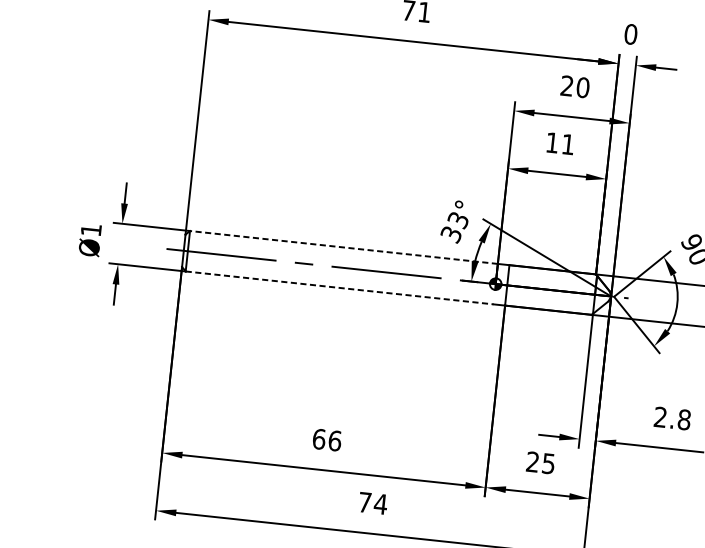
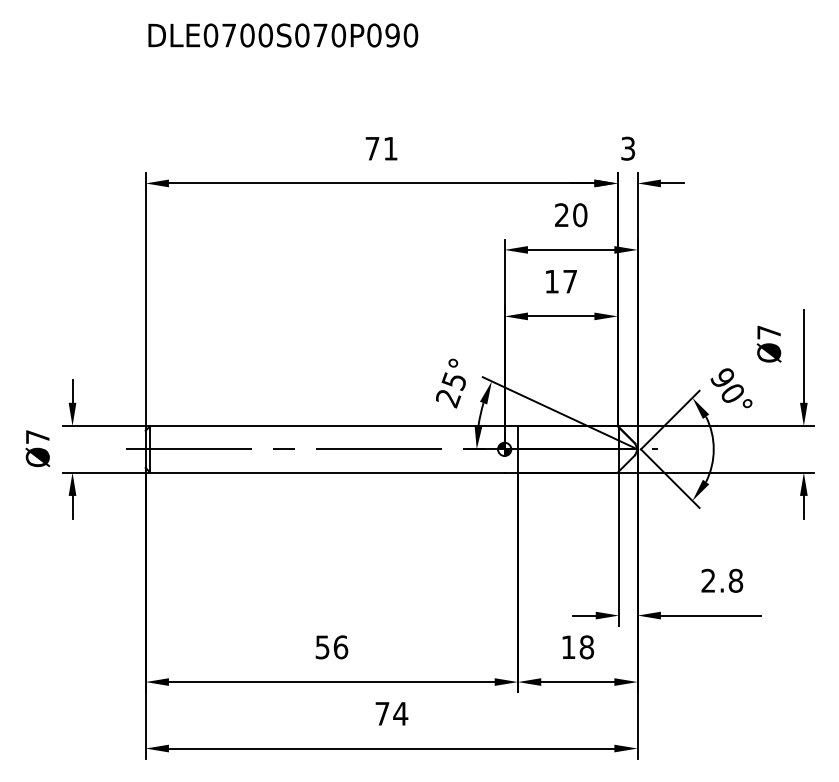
text: (631, 34) -> (628, 148), 0 -> 3
text: (567, 144) -> (569, 281), 11 -> 17
text: (454, 227) -> (450, 390), 33° -> 25°
text: (91, 229) -> (37, 436), Ø1 -> Ø7
line: (343, 247) -> (327, 426), dashed -> solid
line: (340, 287) -> (328, 472), dashed -> solid
text: (319, 439) -> (322, 647), 66 -> 56
text: (540, 463) -> (577, 647), 25 -> 18

